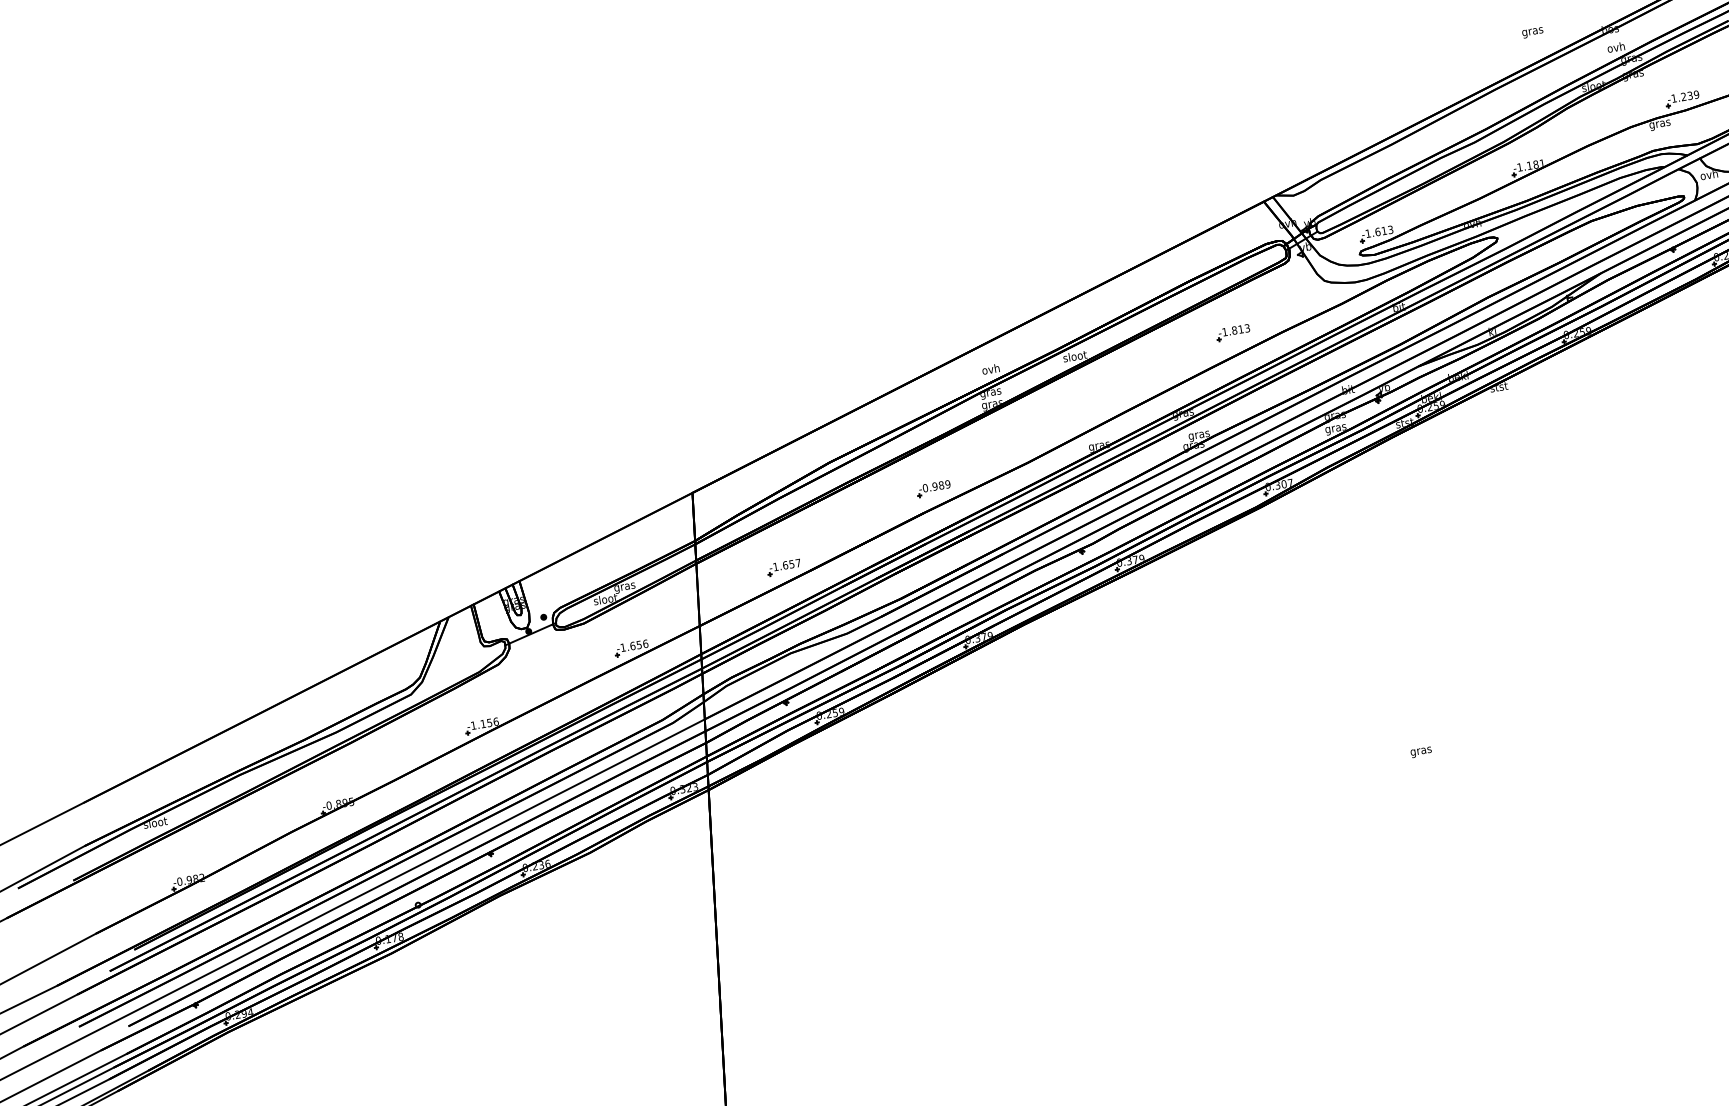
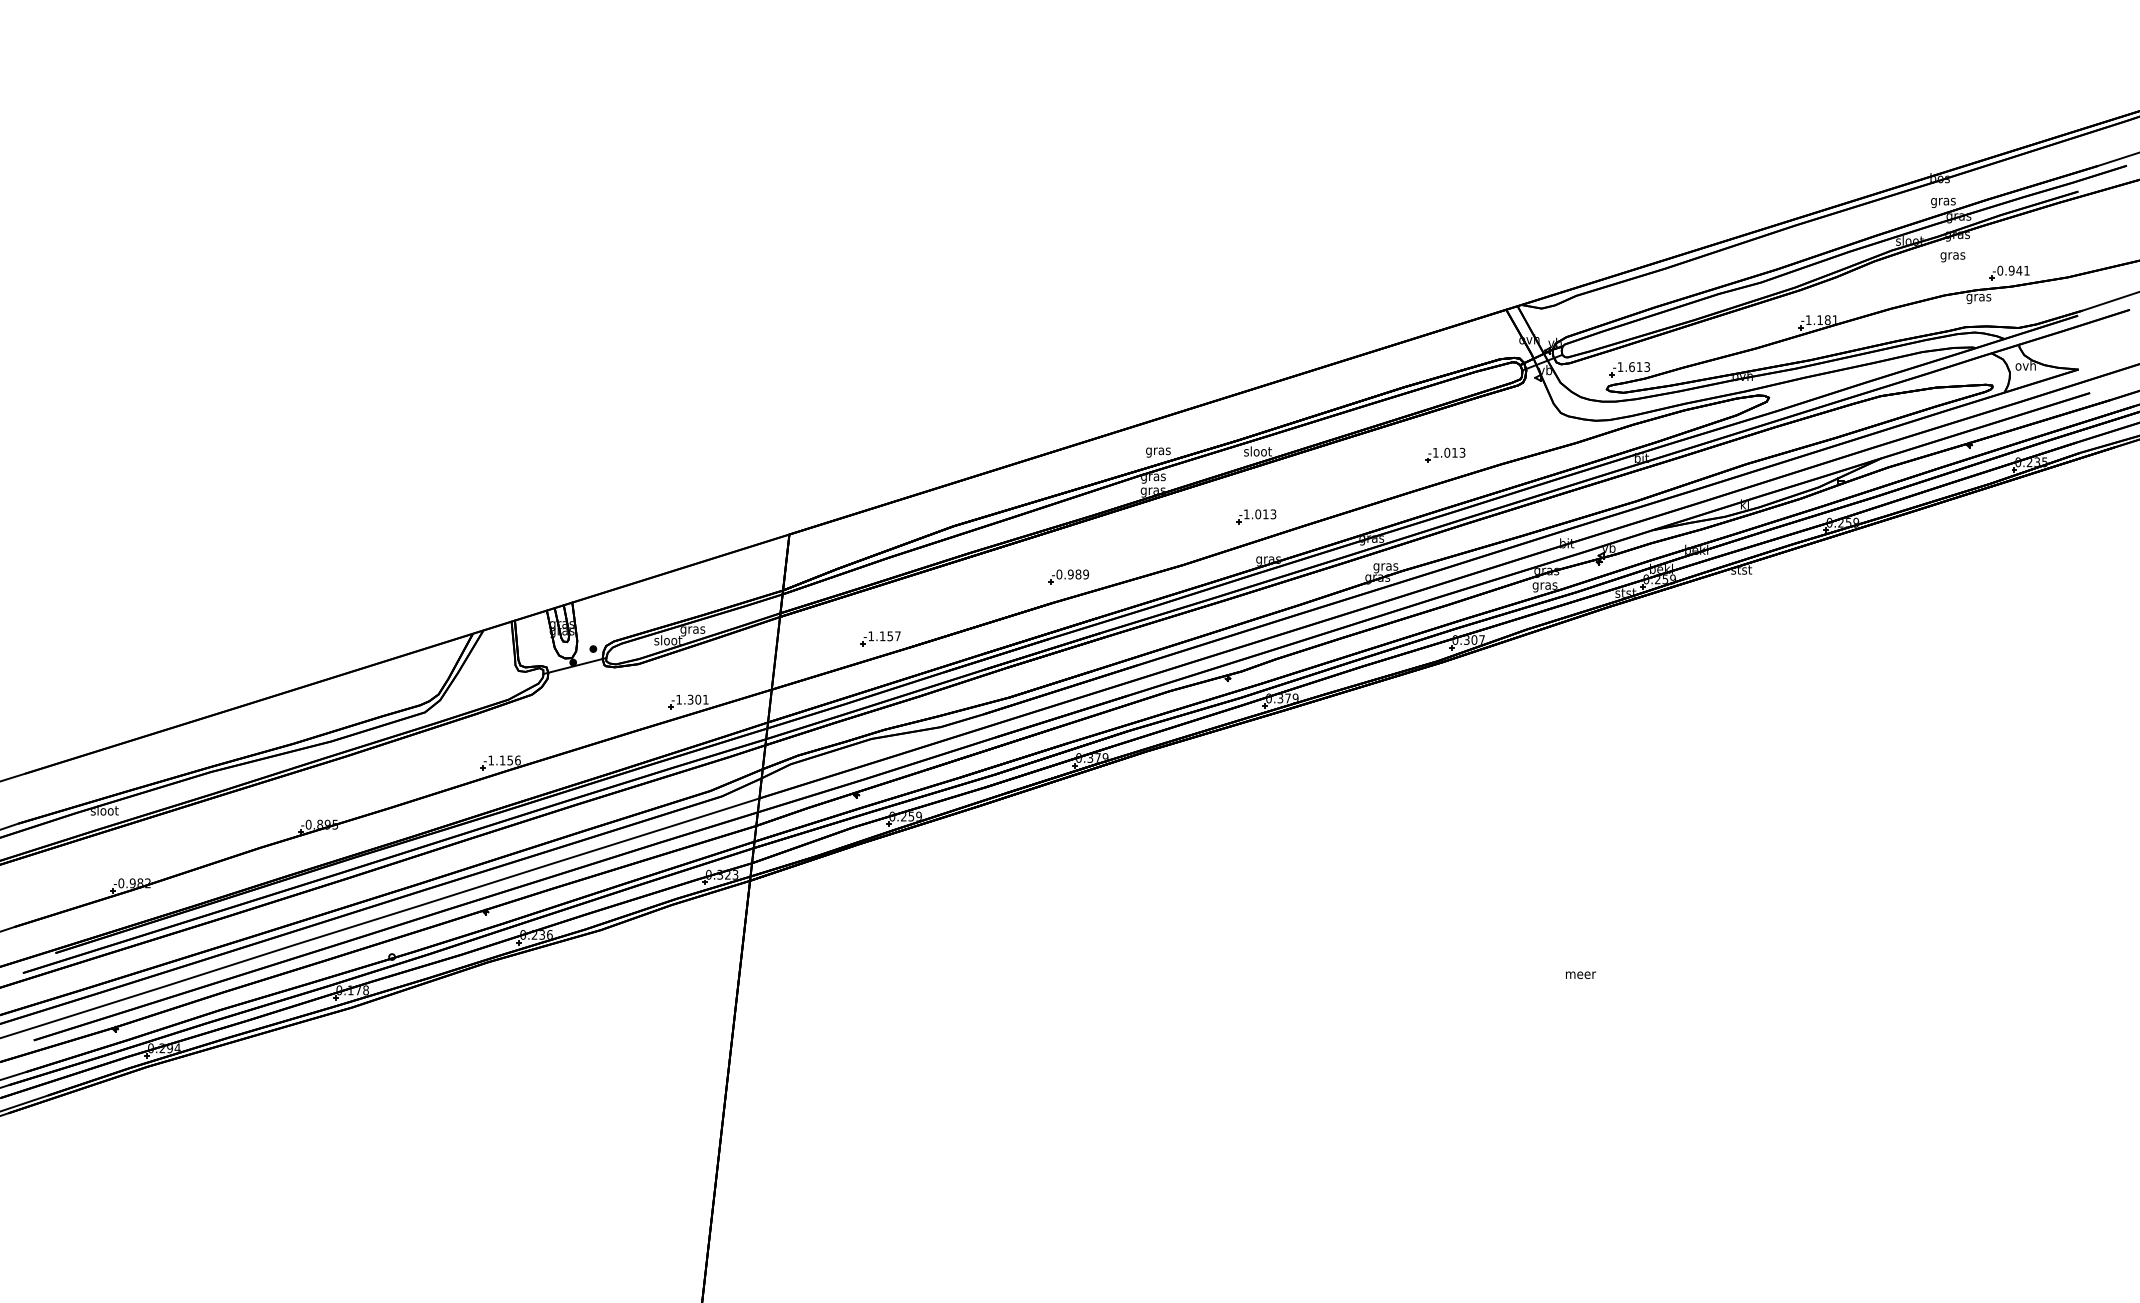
text: (1532, 33) -> (1952, 257), moved
text: (1616, 48) -> (1943, 201), ovh -> gras
text: (1685, 96) -> (2013, 270), -1.239 -> -0.941
text: (1234, 330) -> (1447, 452), -1.813 -> -1.013
text: (991, 369) -> (1158, 450), ovh -> gras
part: (1083, 411) -> (1256, 516), added
text: (785, 565) -> (882, 636), -1.657 -> -1.157
text: (638, 644) -> (697, 699), -1.656 -> -1.301
text: (1422, 752) -> (1581, 976), gras -> meer

